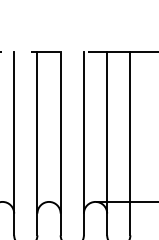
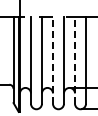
line: (59, 141) -> (52, 59), solid -> dashed
line: (108, 141) -> (75, 59), solid -> dashed

